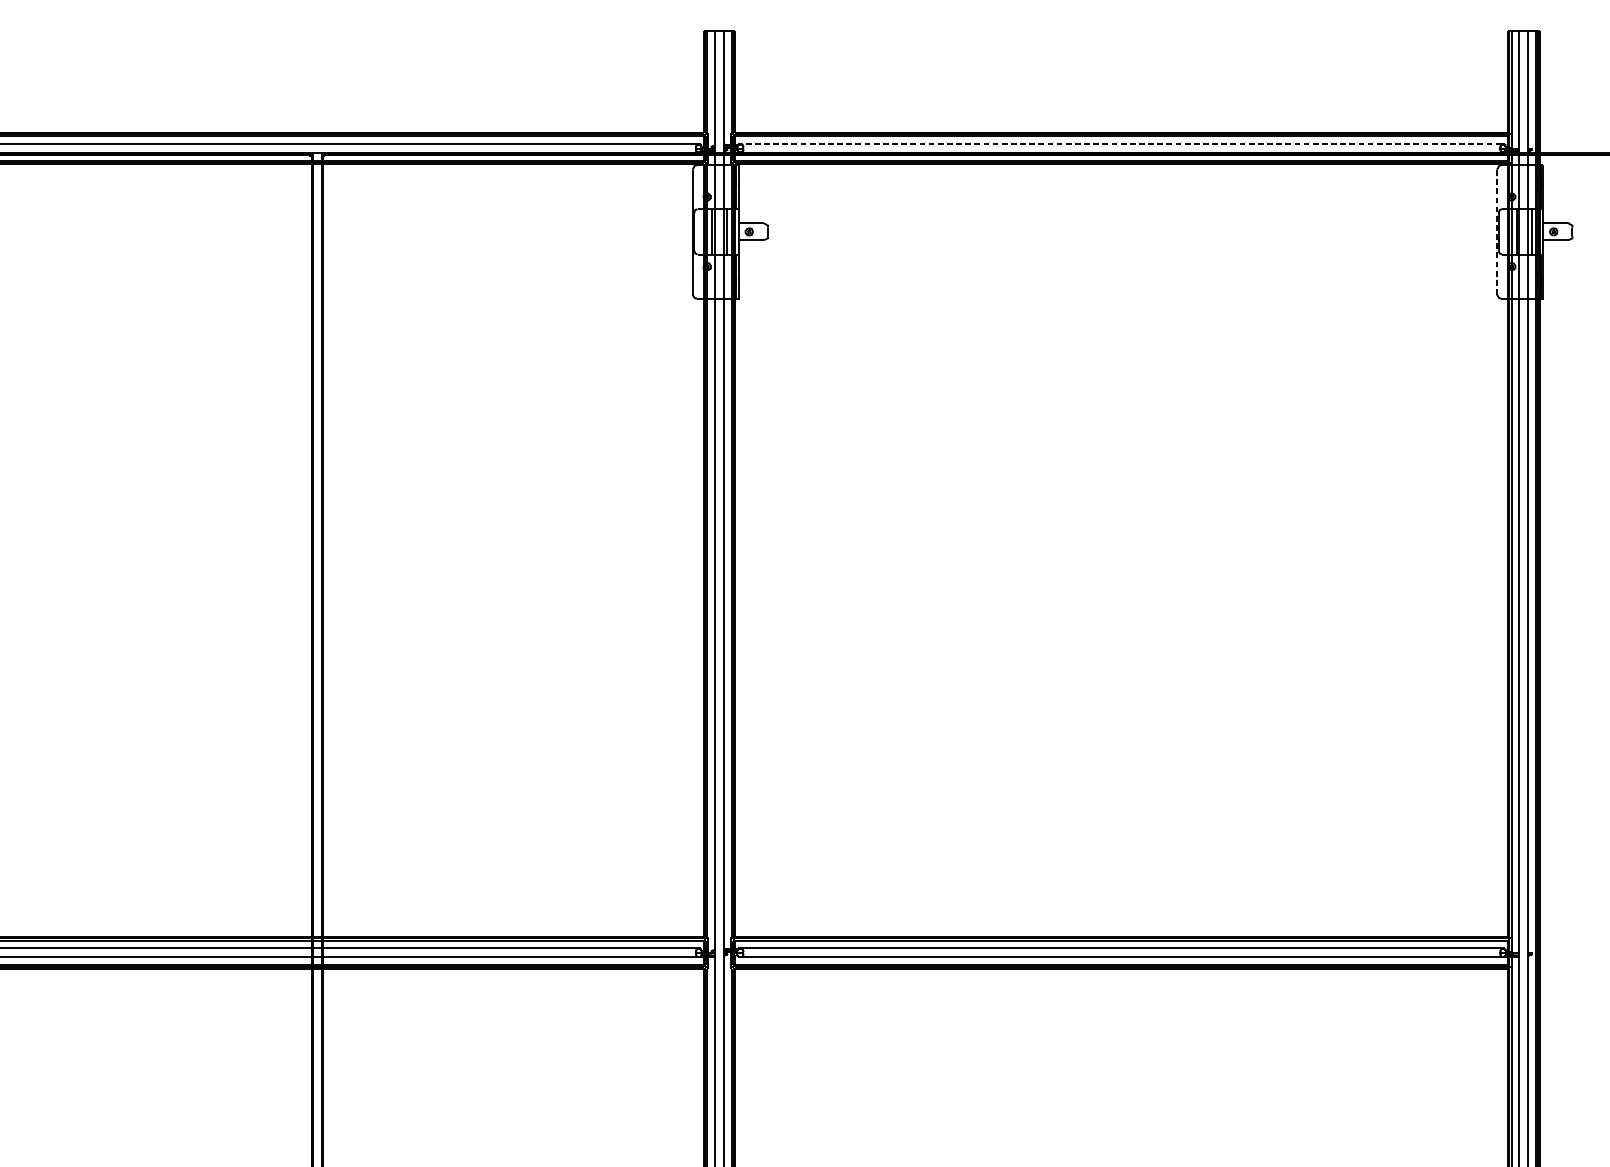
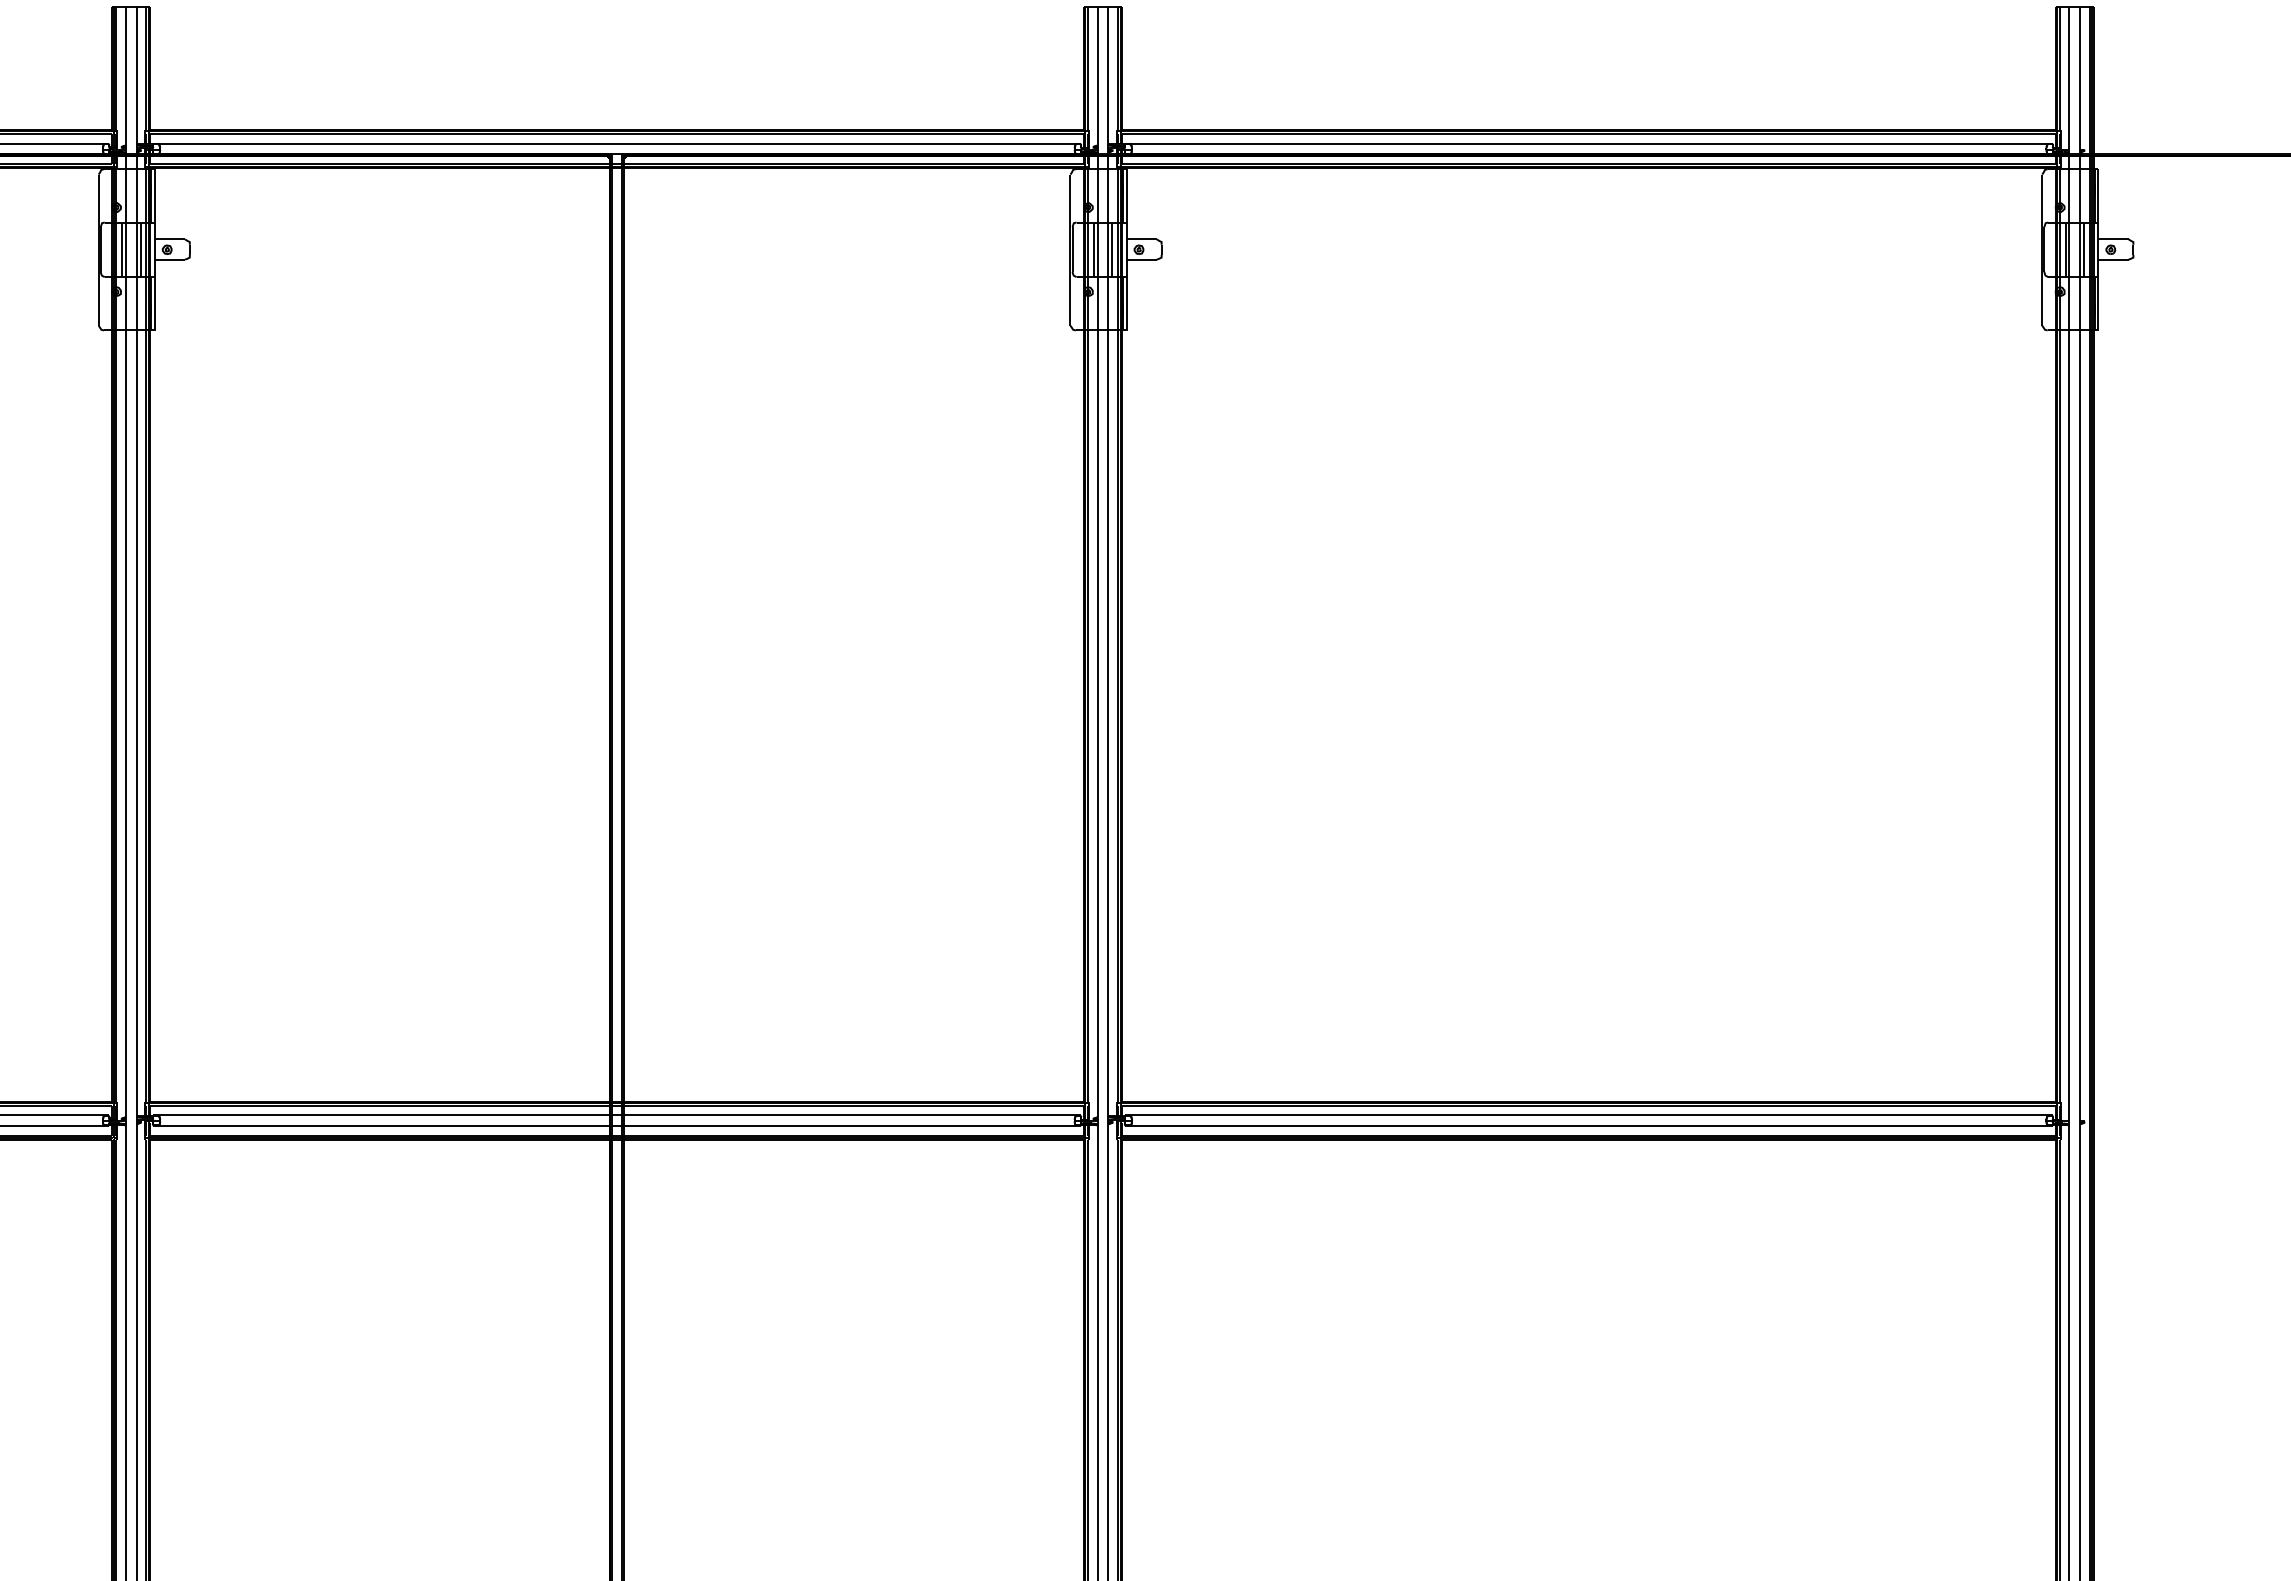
line: (1121, 143) -> (1588, 143), dashed -> solid
line: (1497, 232) -> (2042, 250), dashed -> solid

